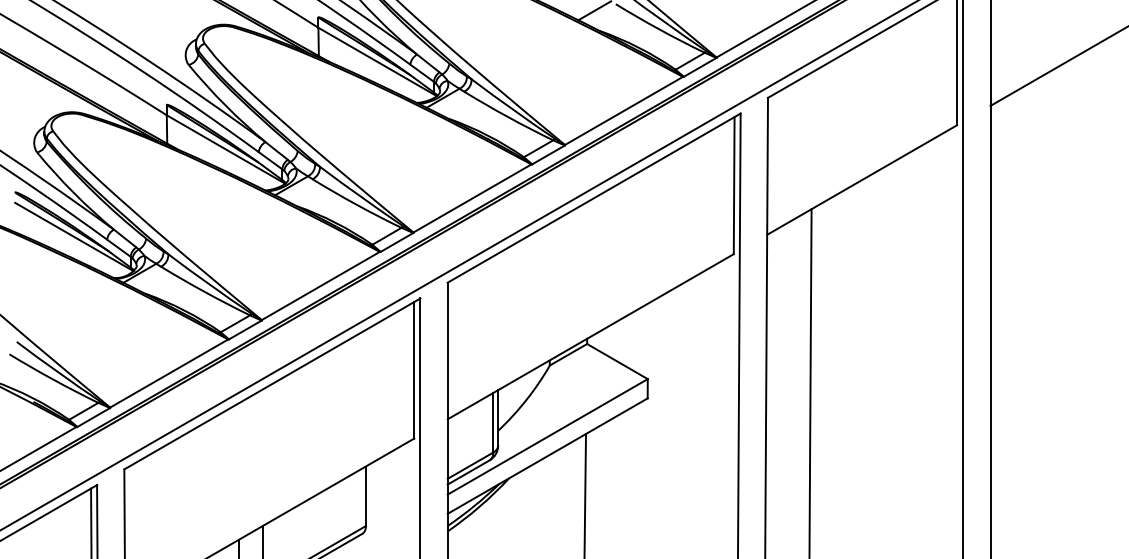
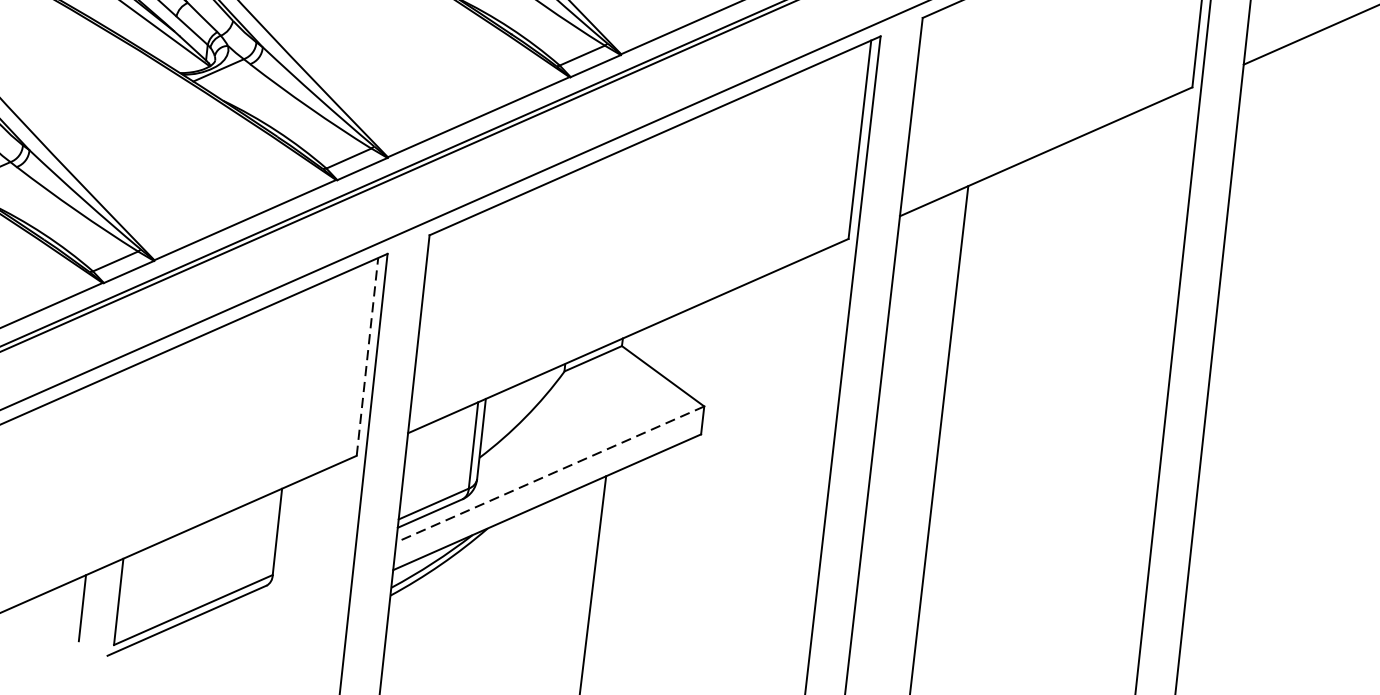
line: (414, 369) -> (367, 355), solid -> dashed
line: (547, 436) -> (549, 473), solid -> dashed

